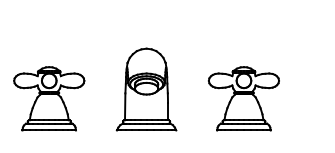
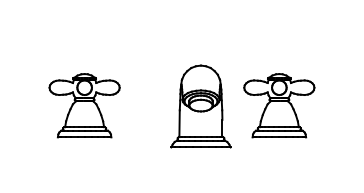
part: (146, 89) -> (200, 106), moved

